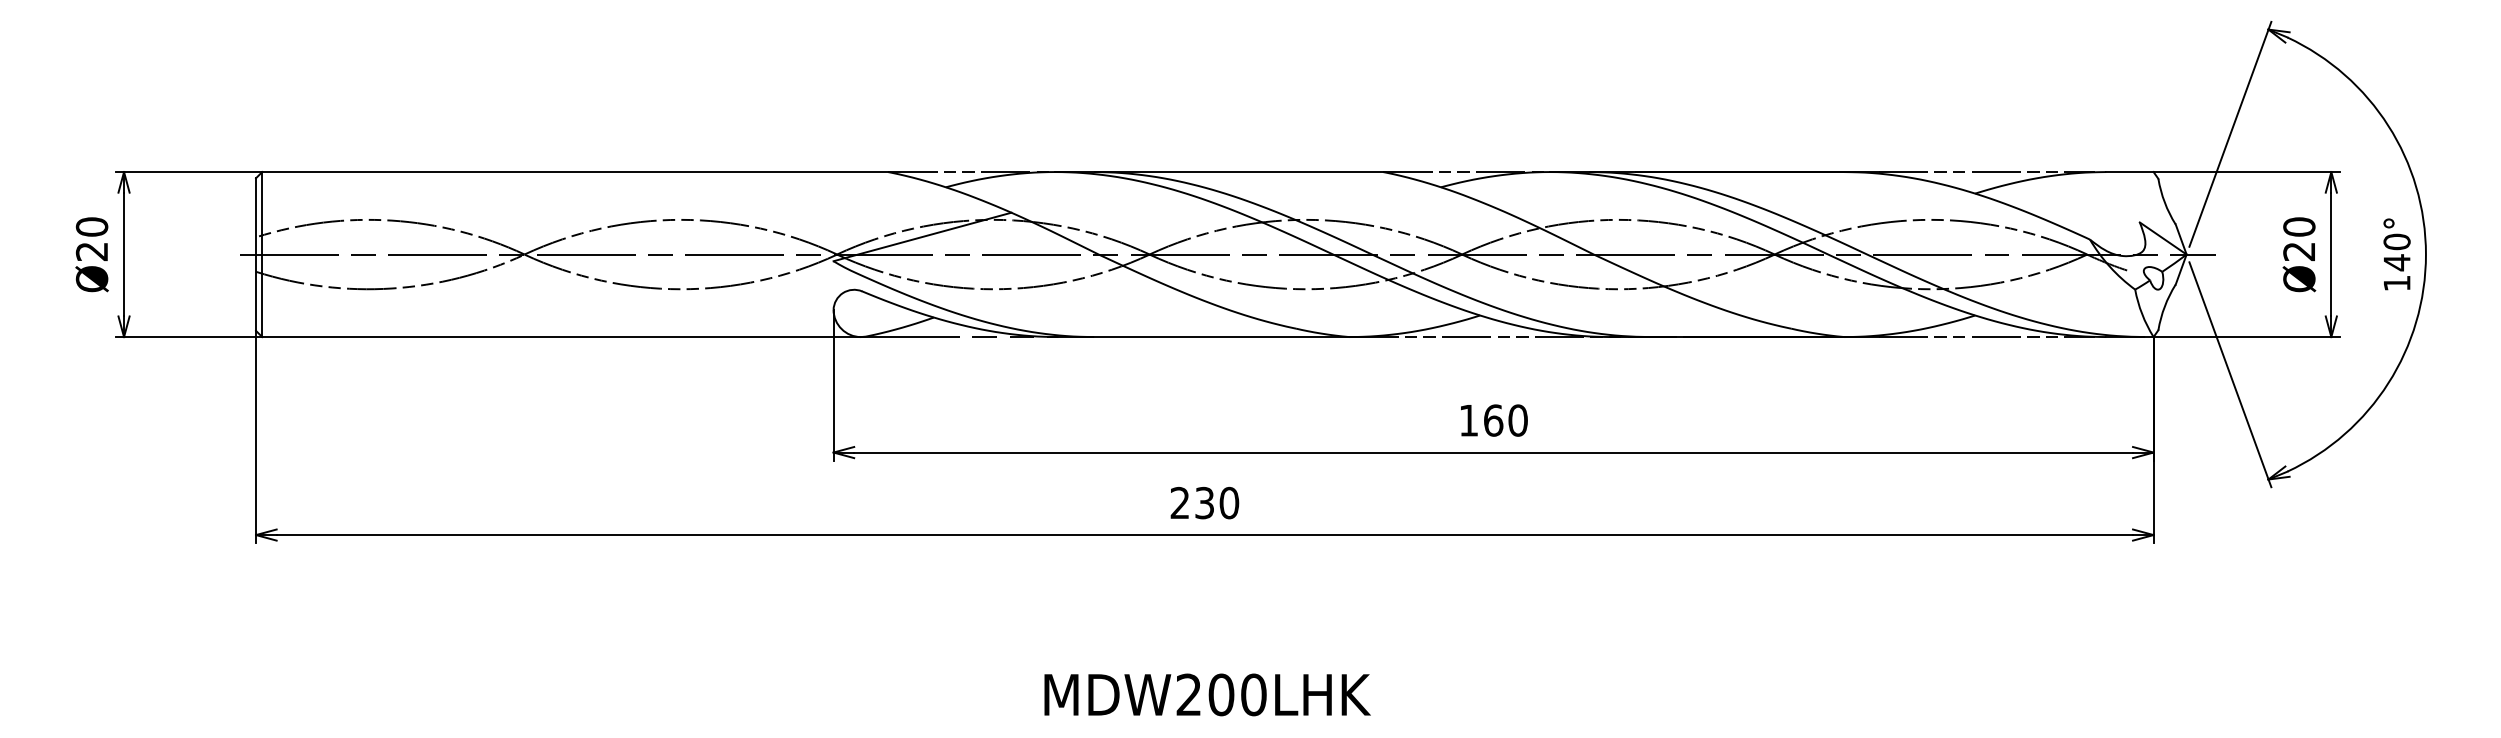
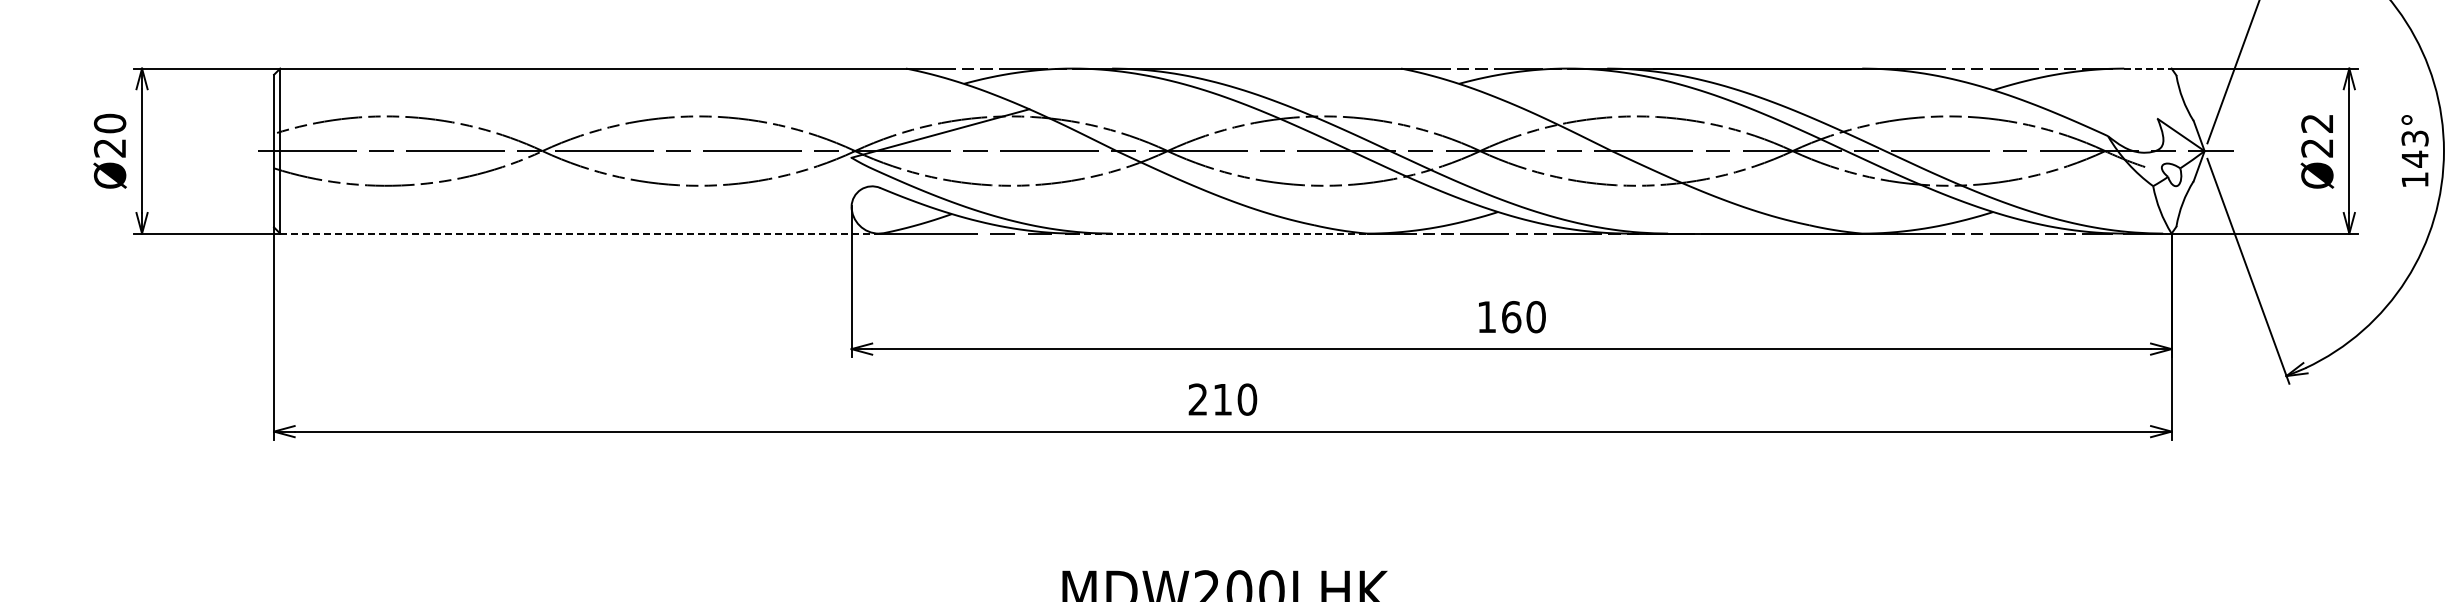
line: (2129, 172) -> (2147, 69), solid -> dashed
text: (2299, 226) -> (2317, 123), Ø20 -> Ø22
text: (2396, 241) -> (2414, 138), 140° -> 143°
line: (562, 337) -> (580, 234), solid -> dashed
line: (1202, 337) -> (1220, 234), solid -> dashed
text: (1204, 502) -> (1222, 399), 230 -> 210

